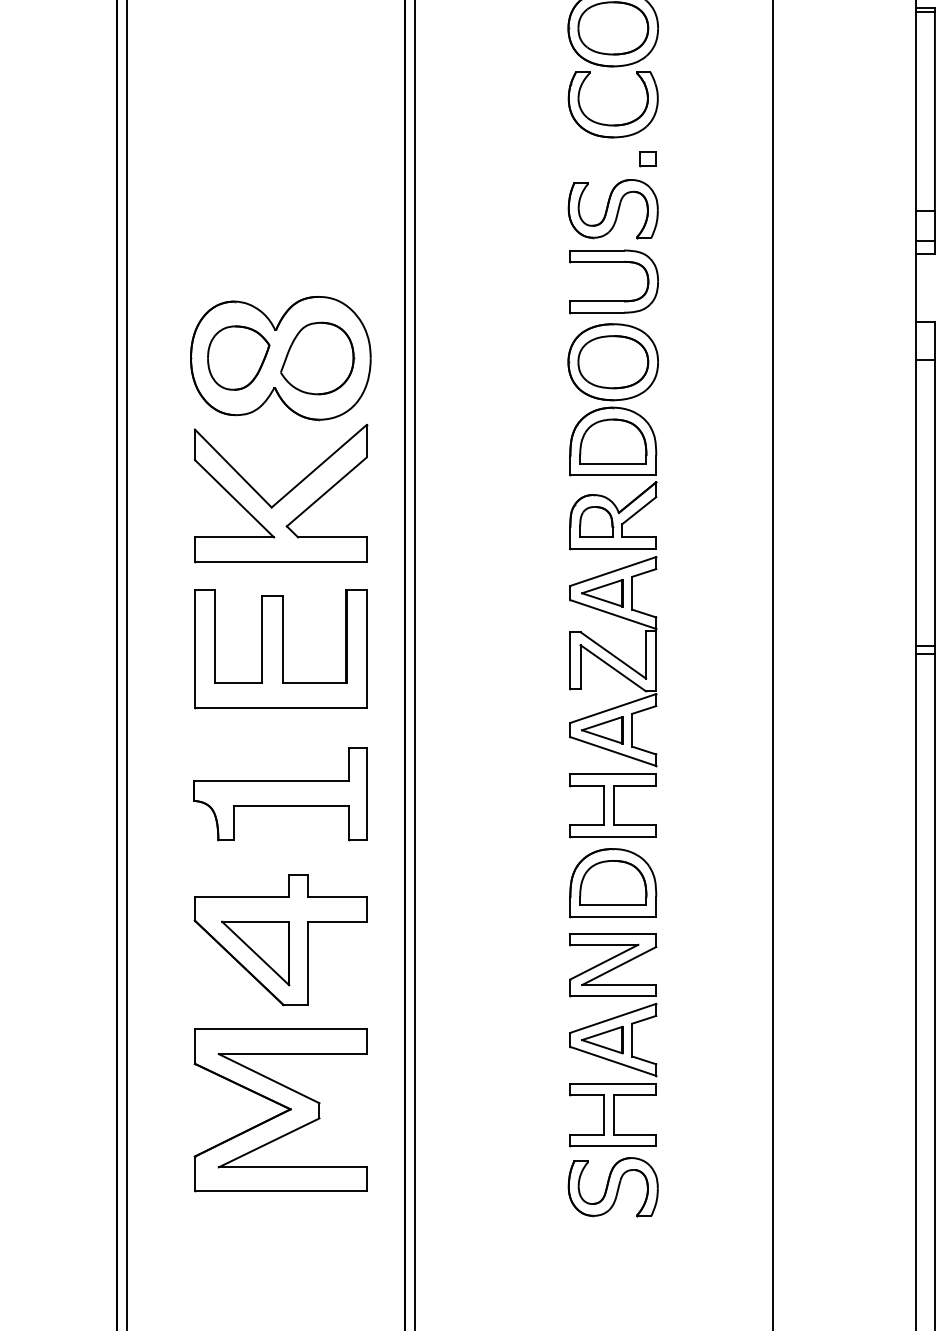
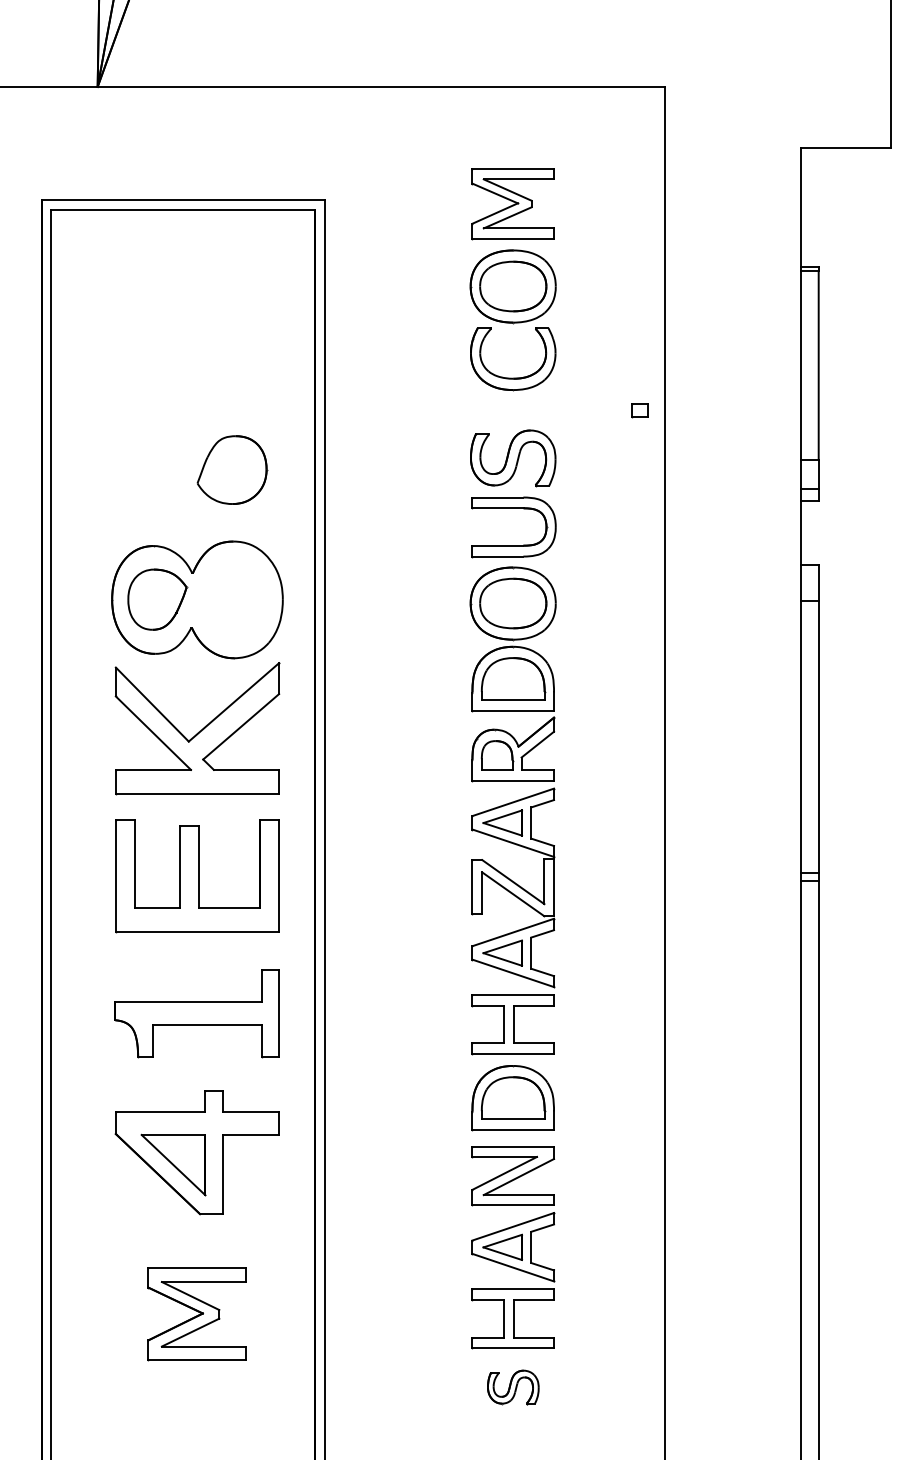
part: (647, 158) -> (639, 410), moved
part: (317, 357) -> (232, 469), moved
part: (279, 1109) -> (196, 1313), size x0.6
part: (613, 1187) -> (513, 1387), size x0.6

